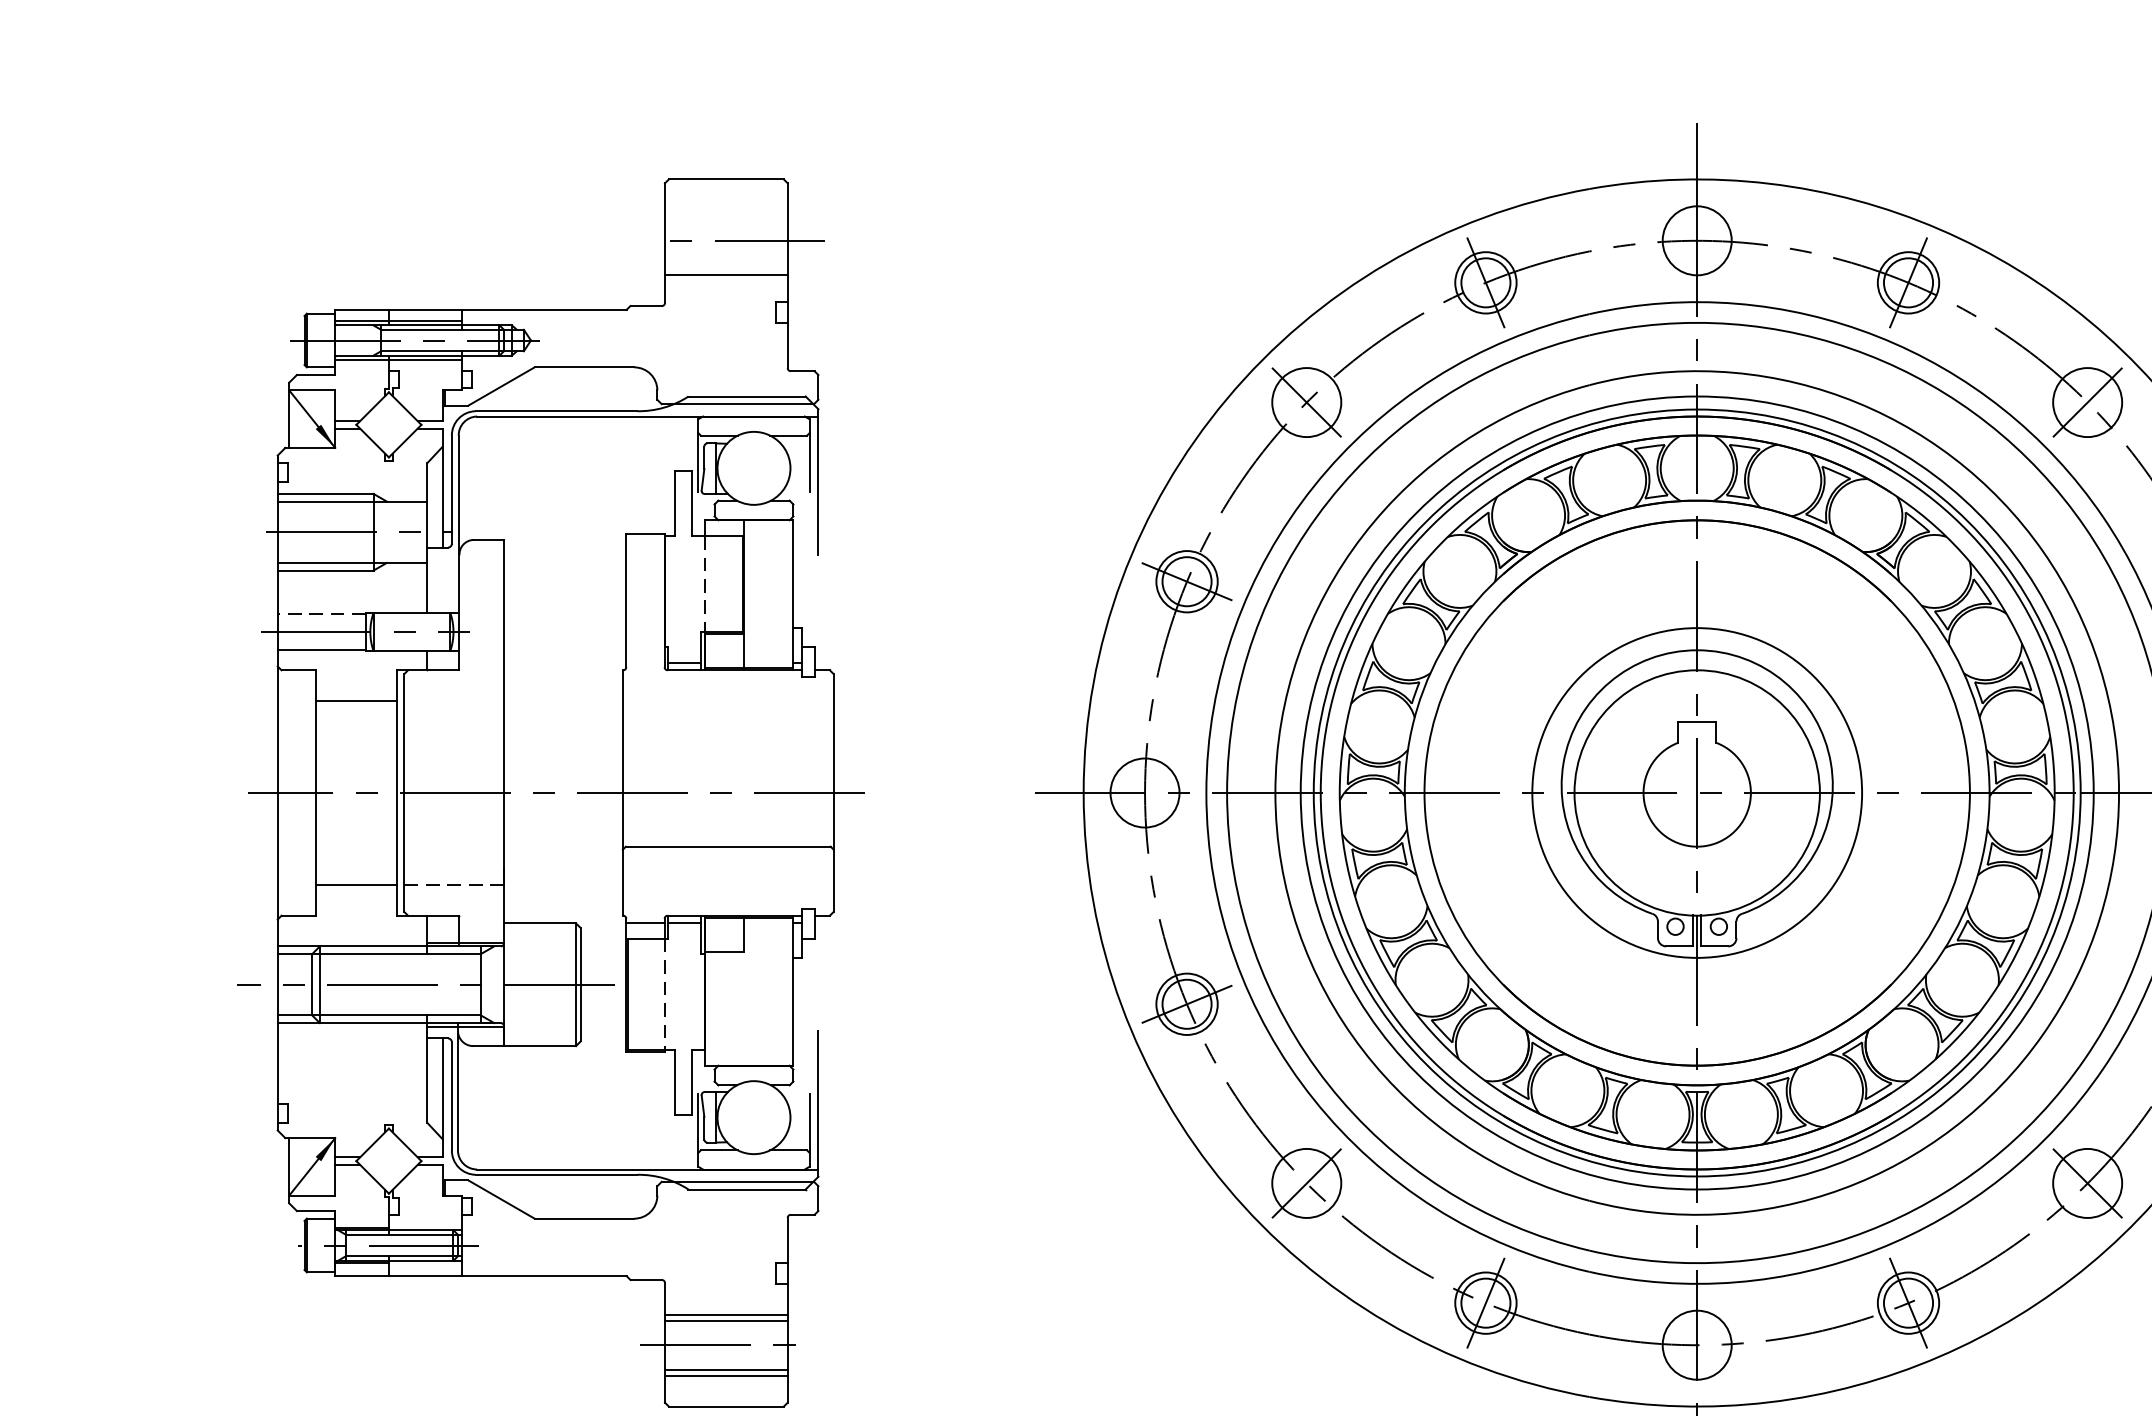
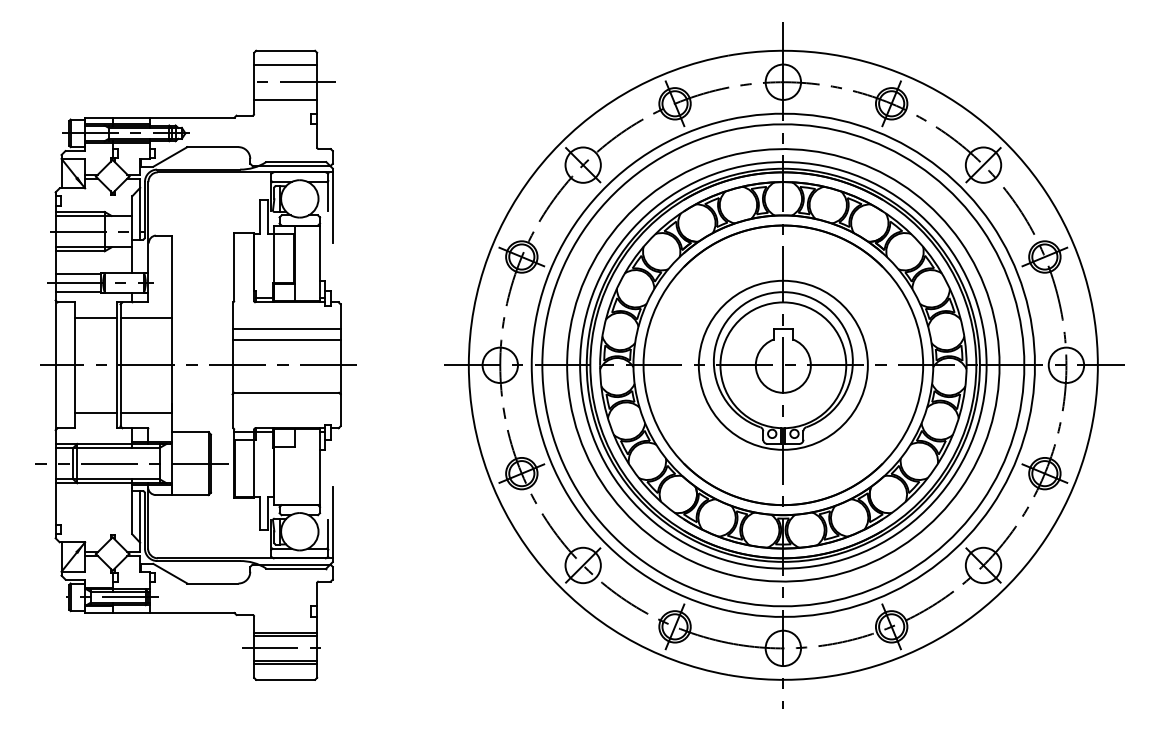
line: (726, 206) -> (285, 64), added
line: (704, 584) -> (274, 258), dashed -> solid
line: (322, 613) -> (78, 273), dashed -> solid
line: (452, 701) -> (145, 318), added
line: (727, 721) -> (286, 328), added
line: (727, 742) -> (286, 339), added
line: (454, 885) -> (146, 412), dashed -> solid
line: (665, 994) -> (254, 468), dashed -> solid

